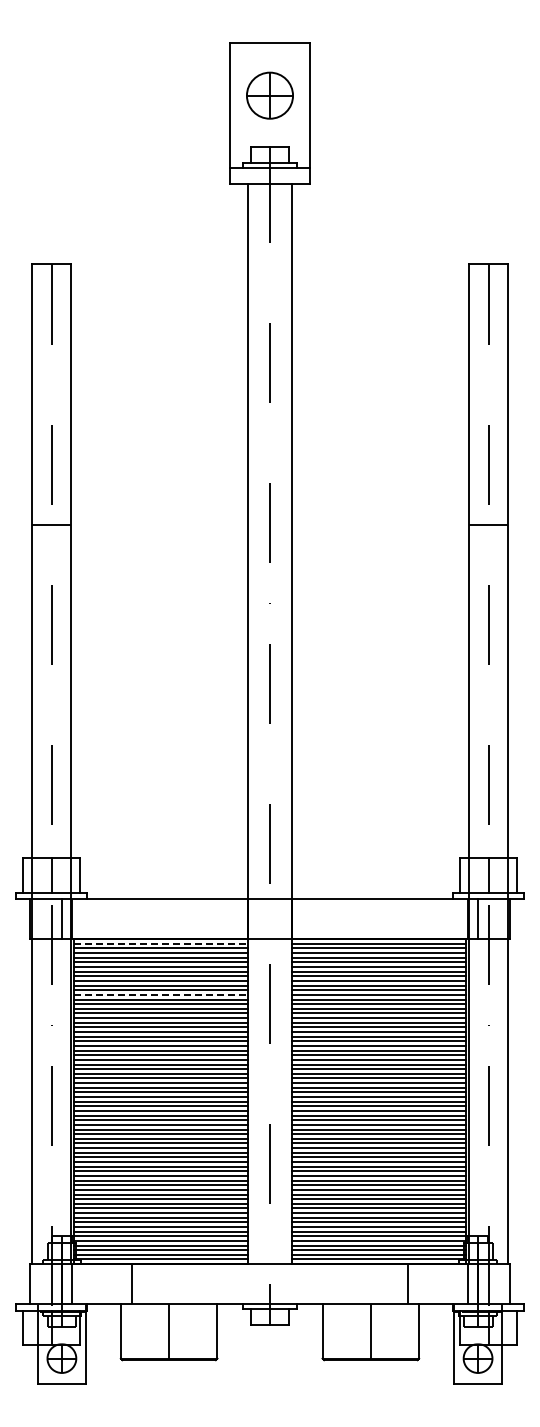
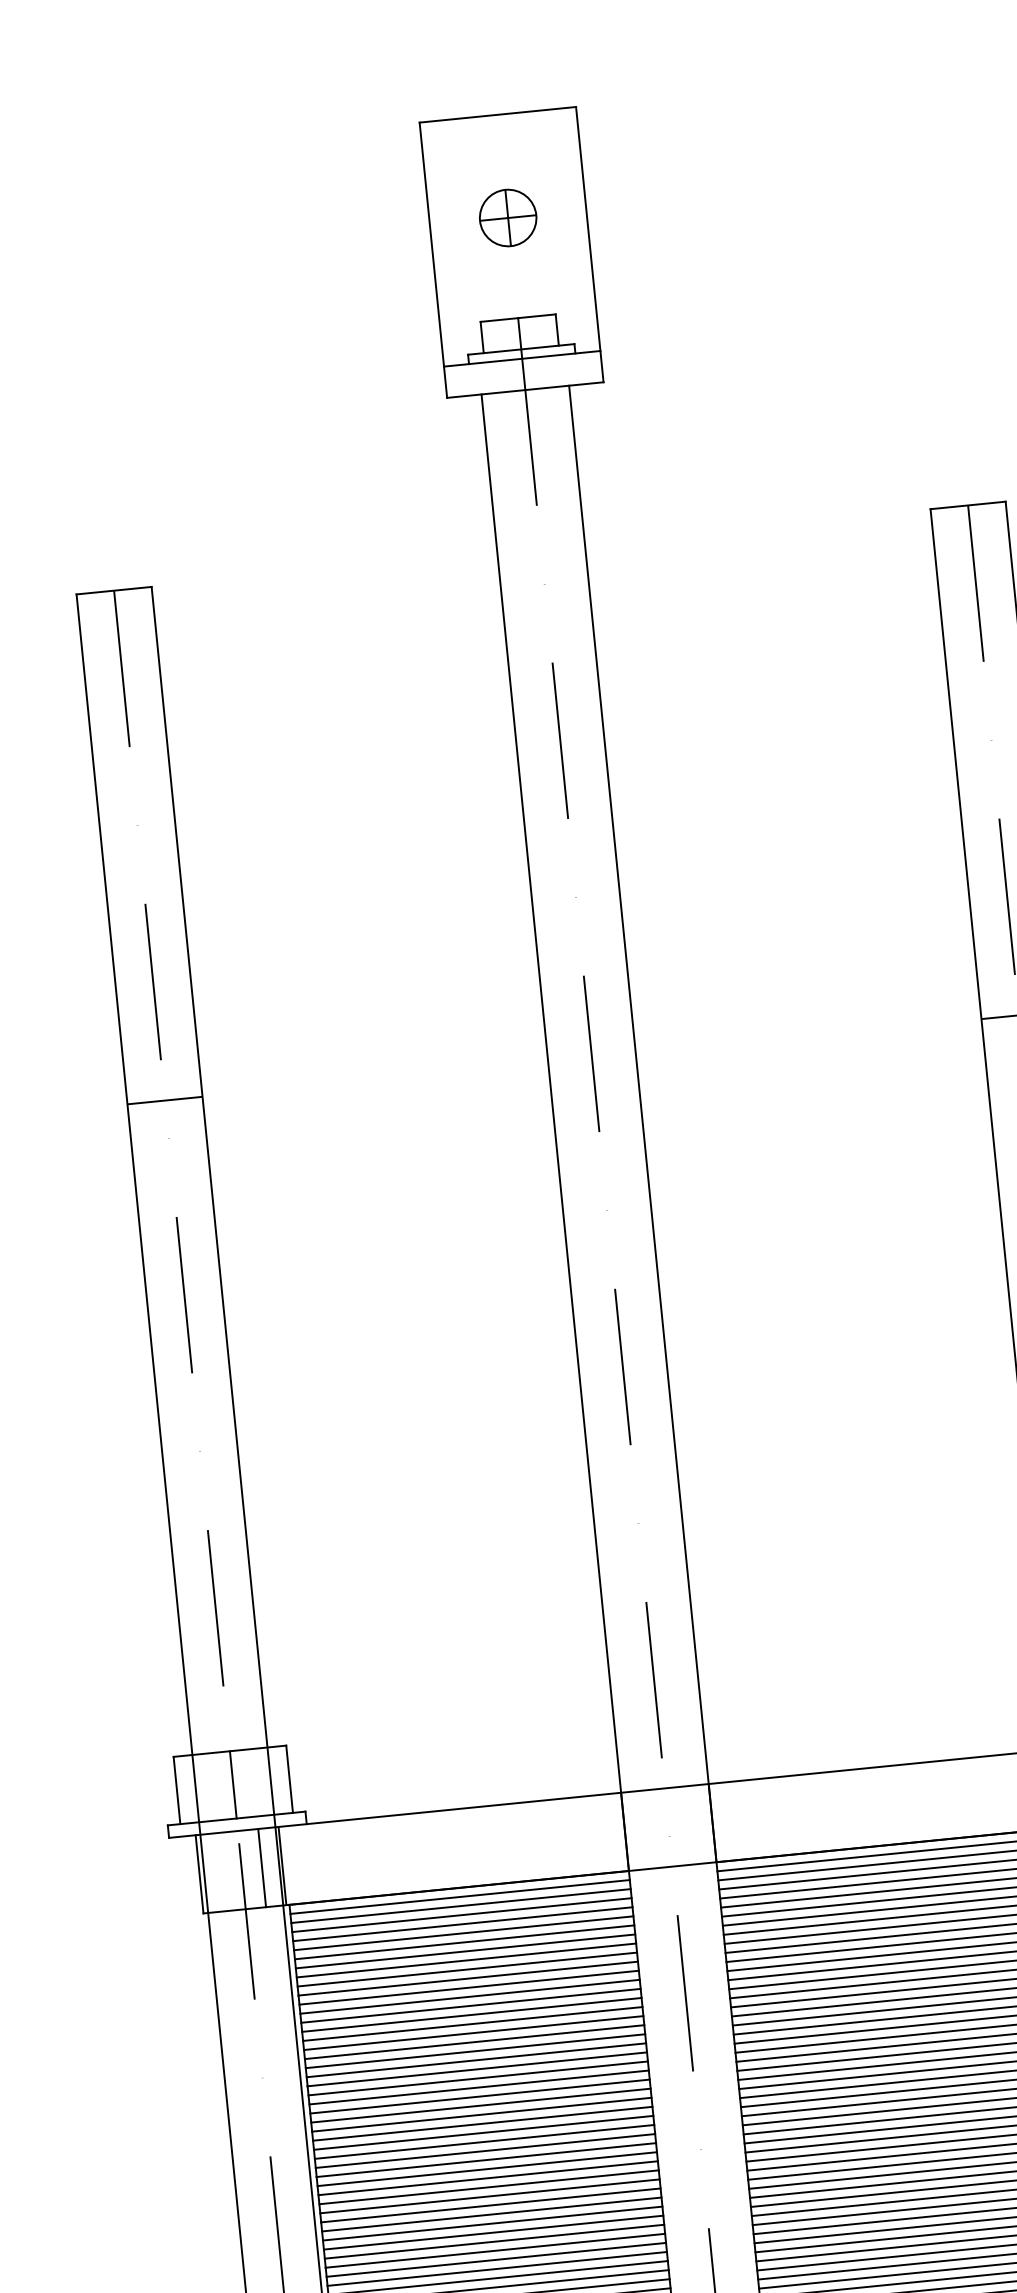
part: (269, 95) -> (507, 217), size x0.62
line: (160, 943) -> (459, 1896), dashed -> solid
line: (160, 994) -> (469, 1996), dashed -> solid

